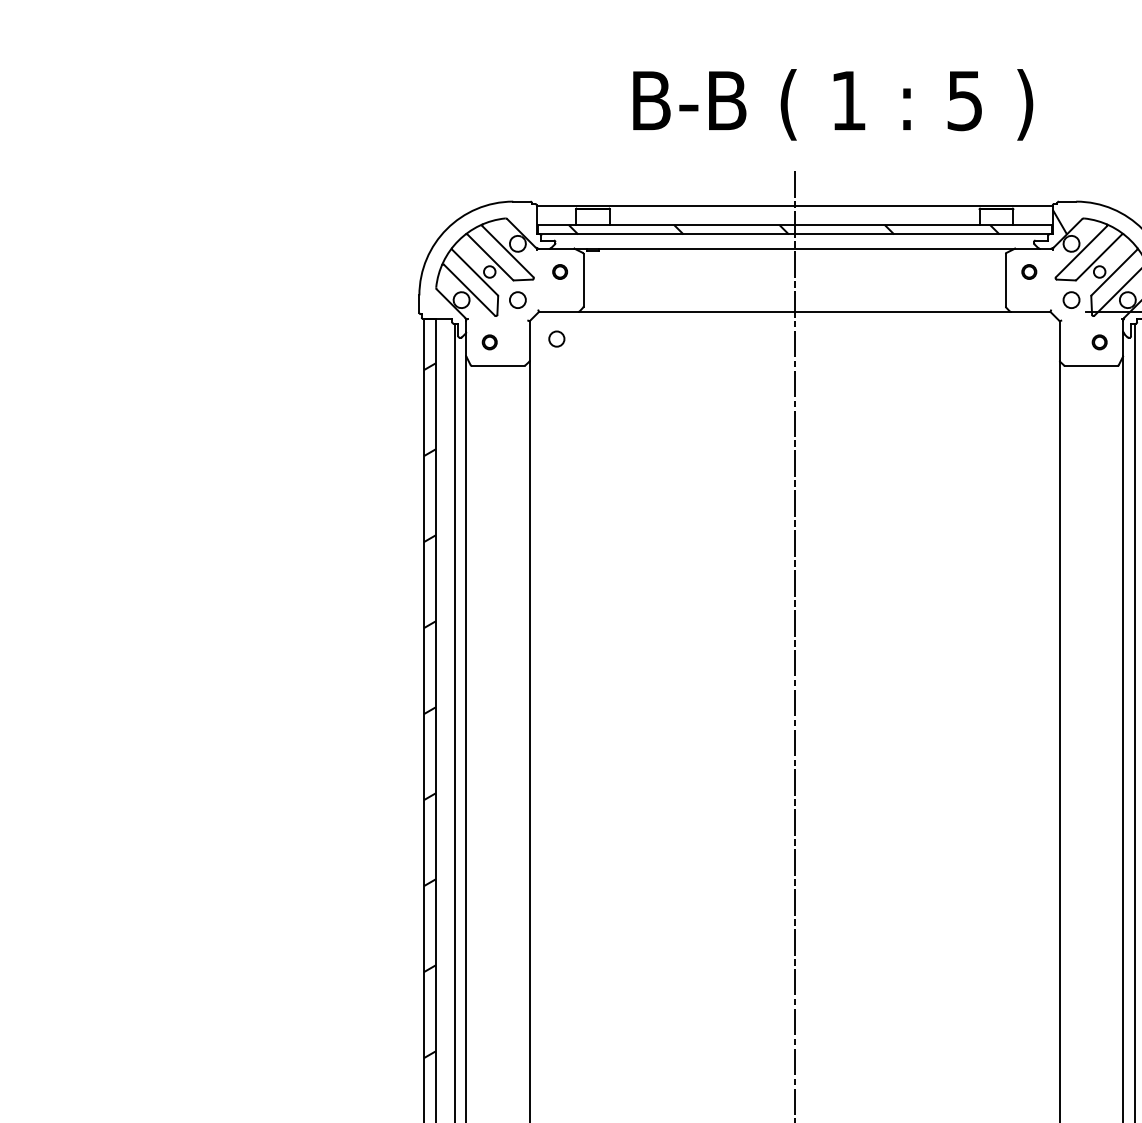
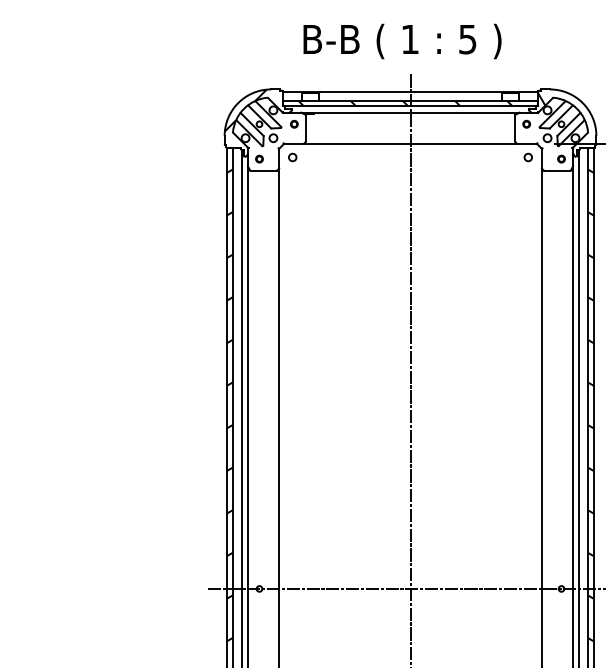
text: (833, 104) -> (402, 41), moved
hatch: (461, 244) -> (245, 110), added
circle: (1030, 339) -> (527, 157), added

